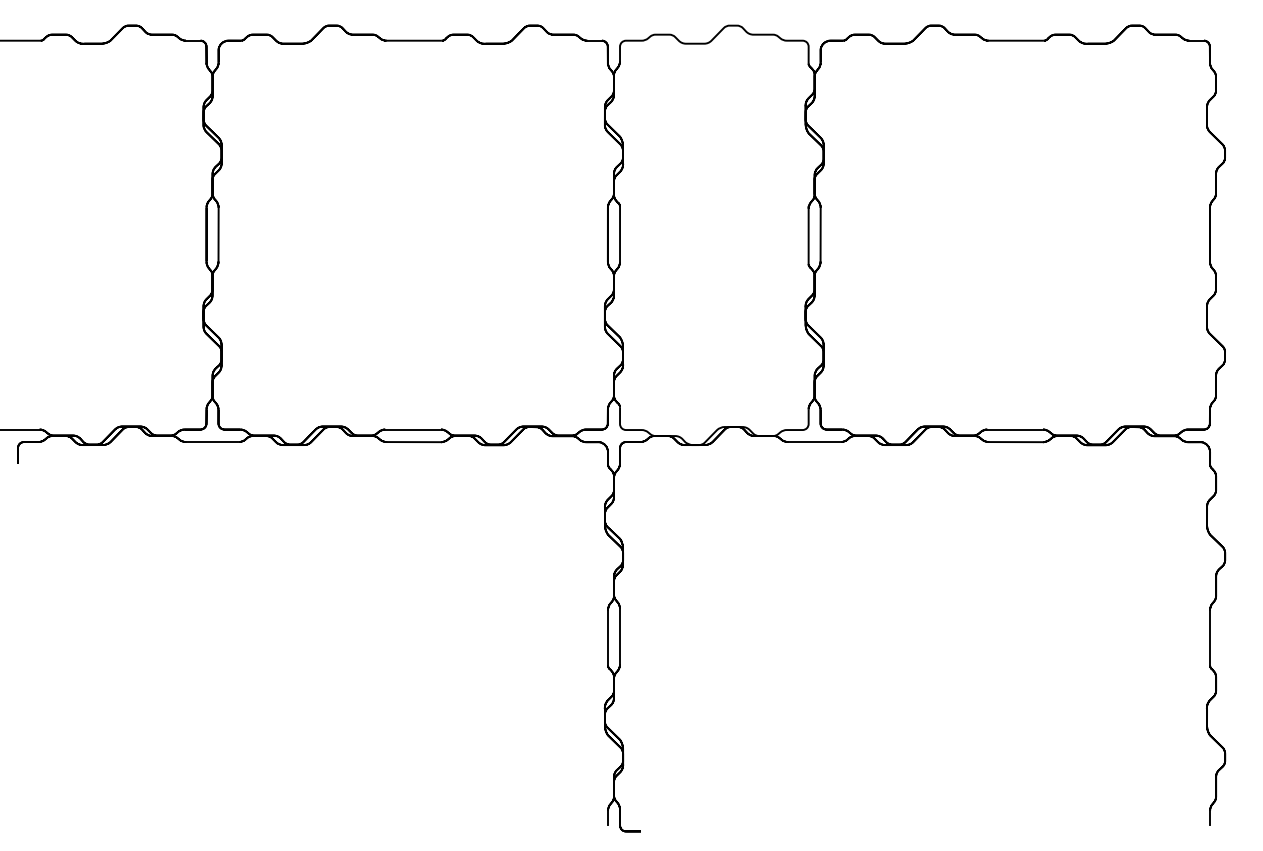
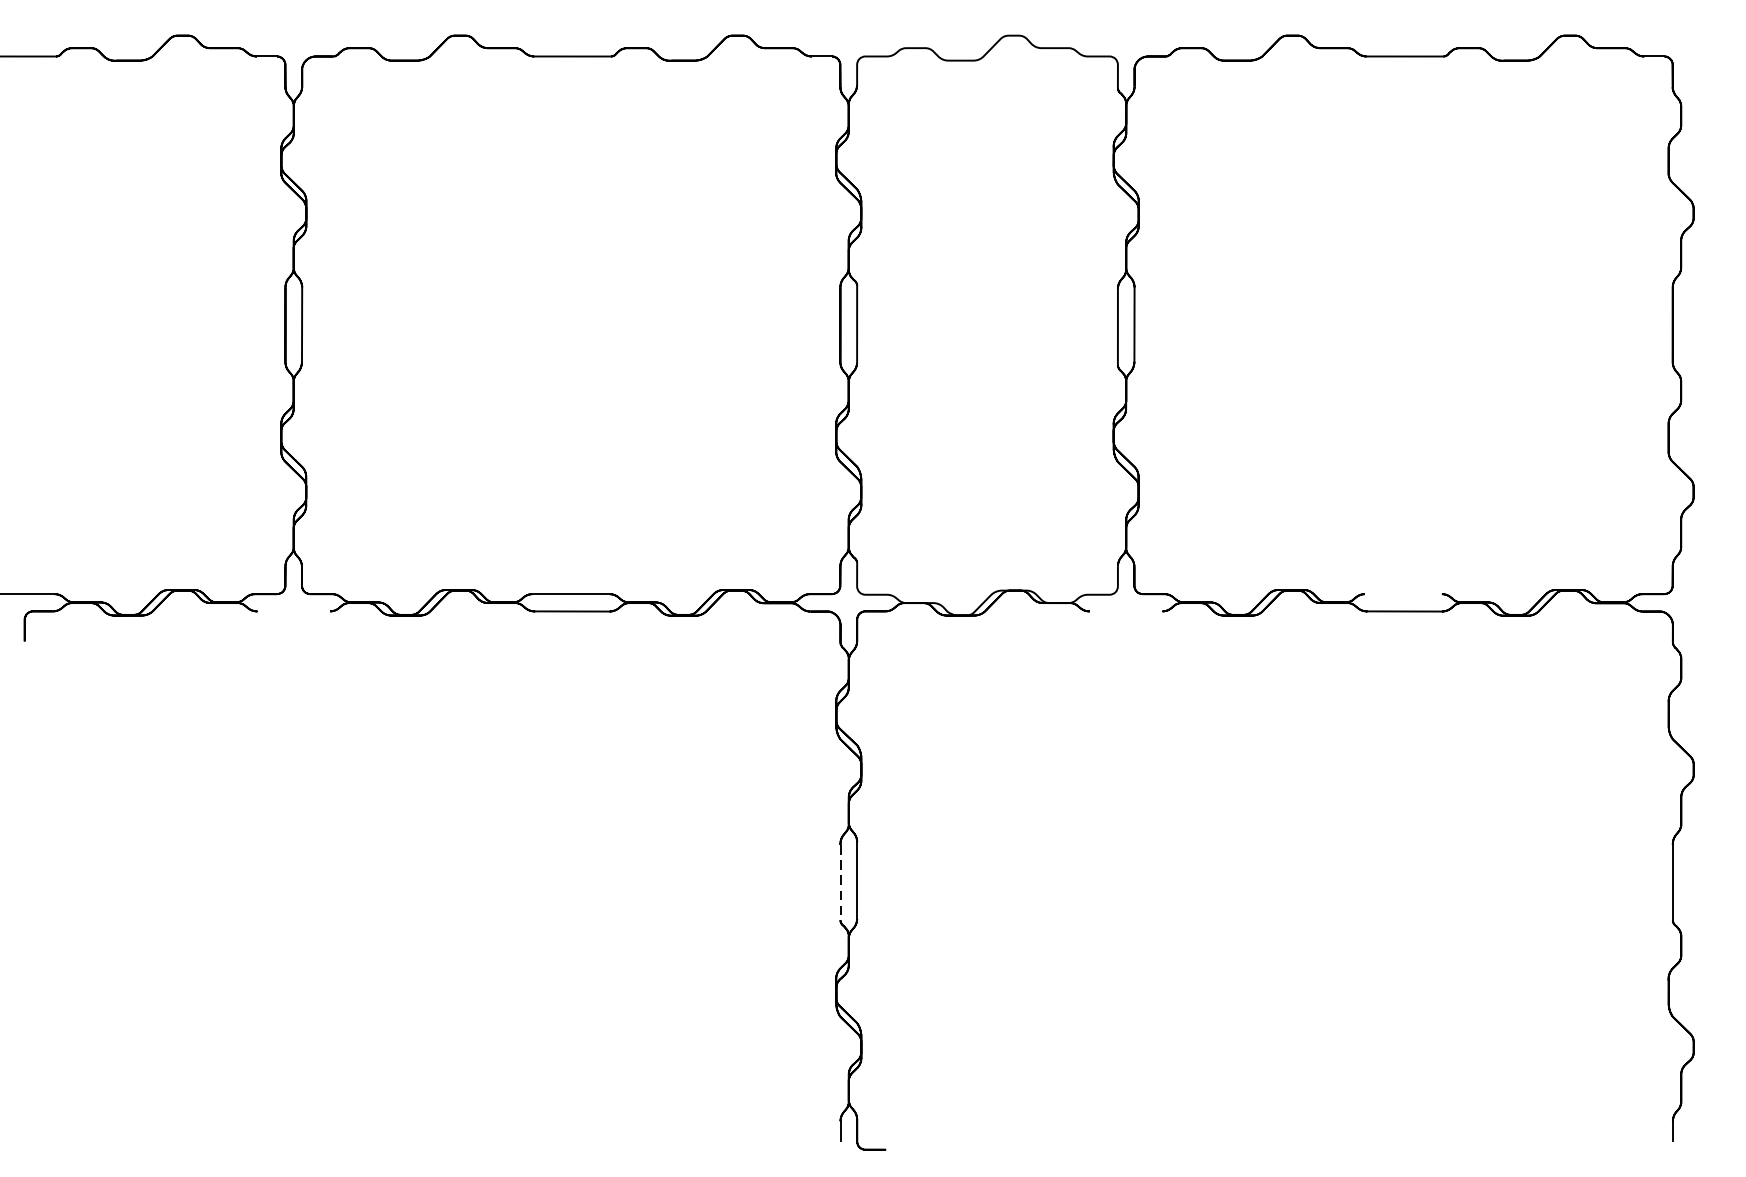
line: (1014, 429) -> (1402, 594), removed
line: (211, 442) -> (292, 612), removed
line: (813, 442) -> (1124, 612), removed
line: (607, 638) -> (839, 882), solid -> dashed

